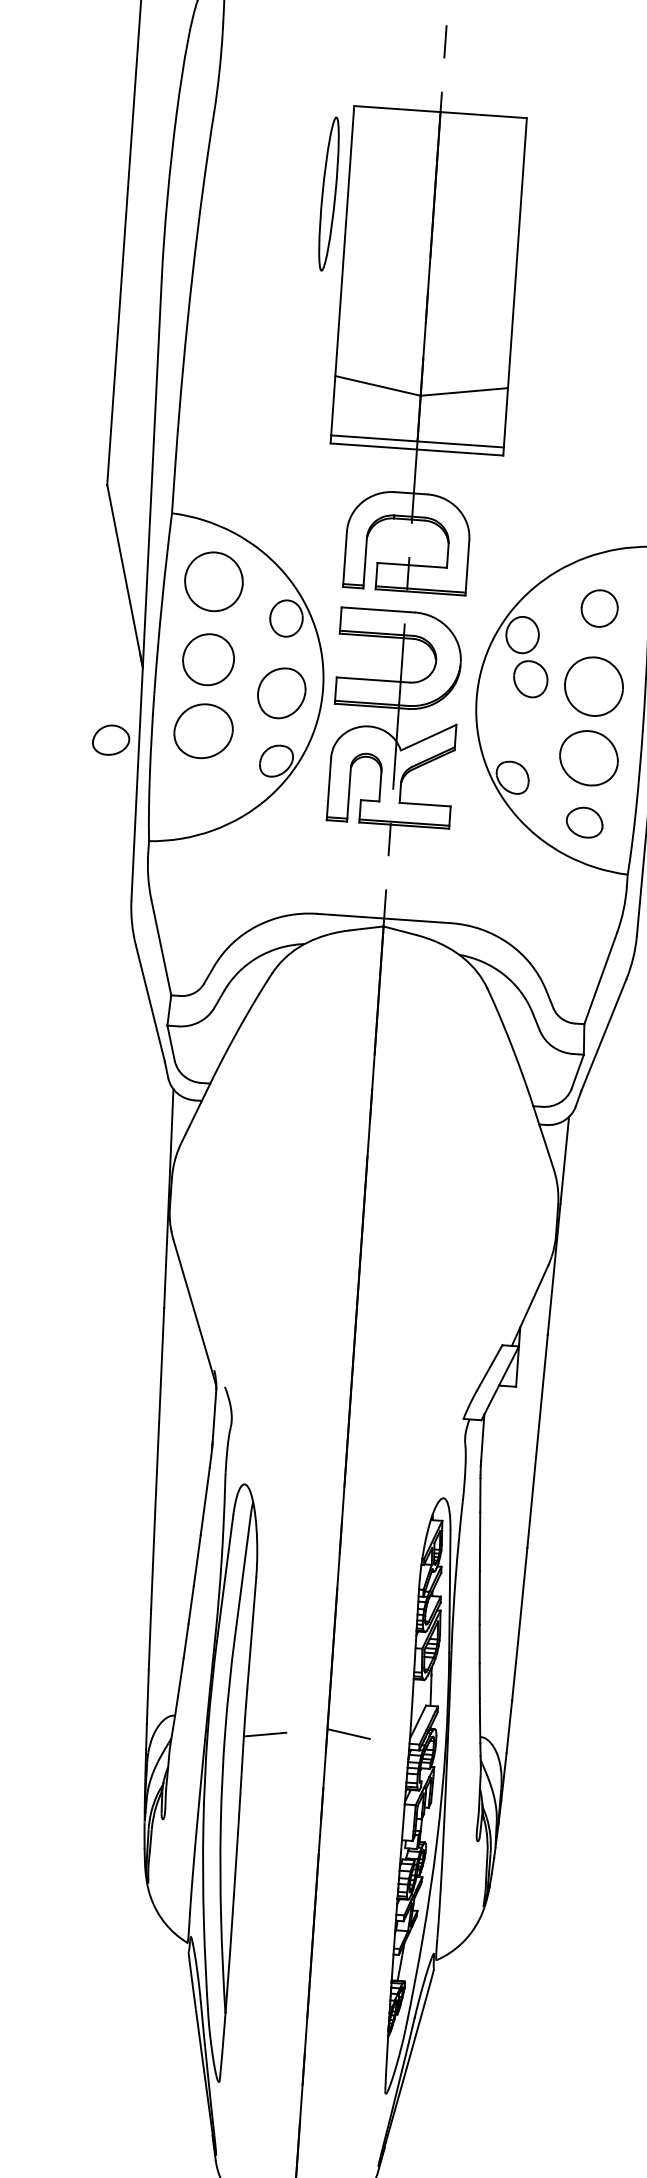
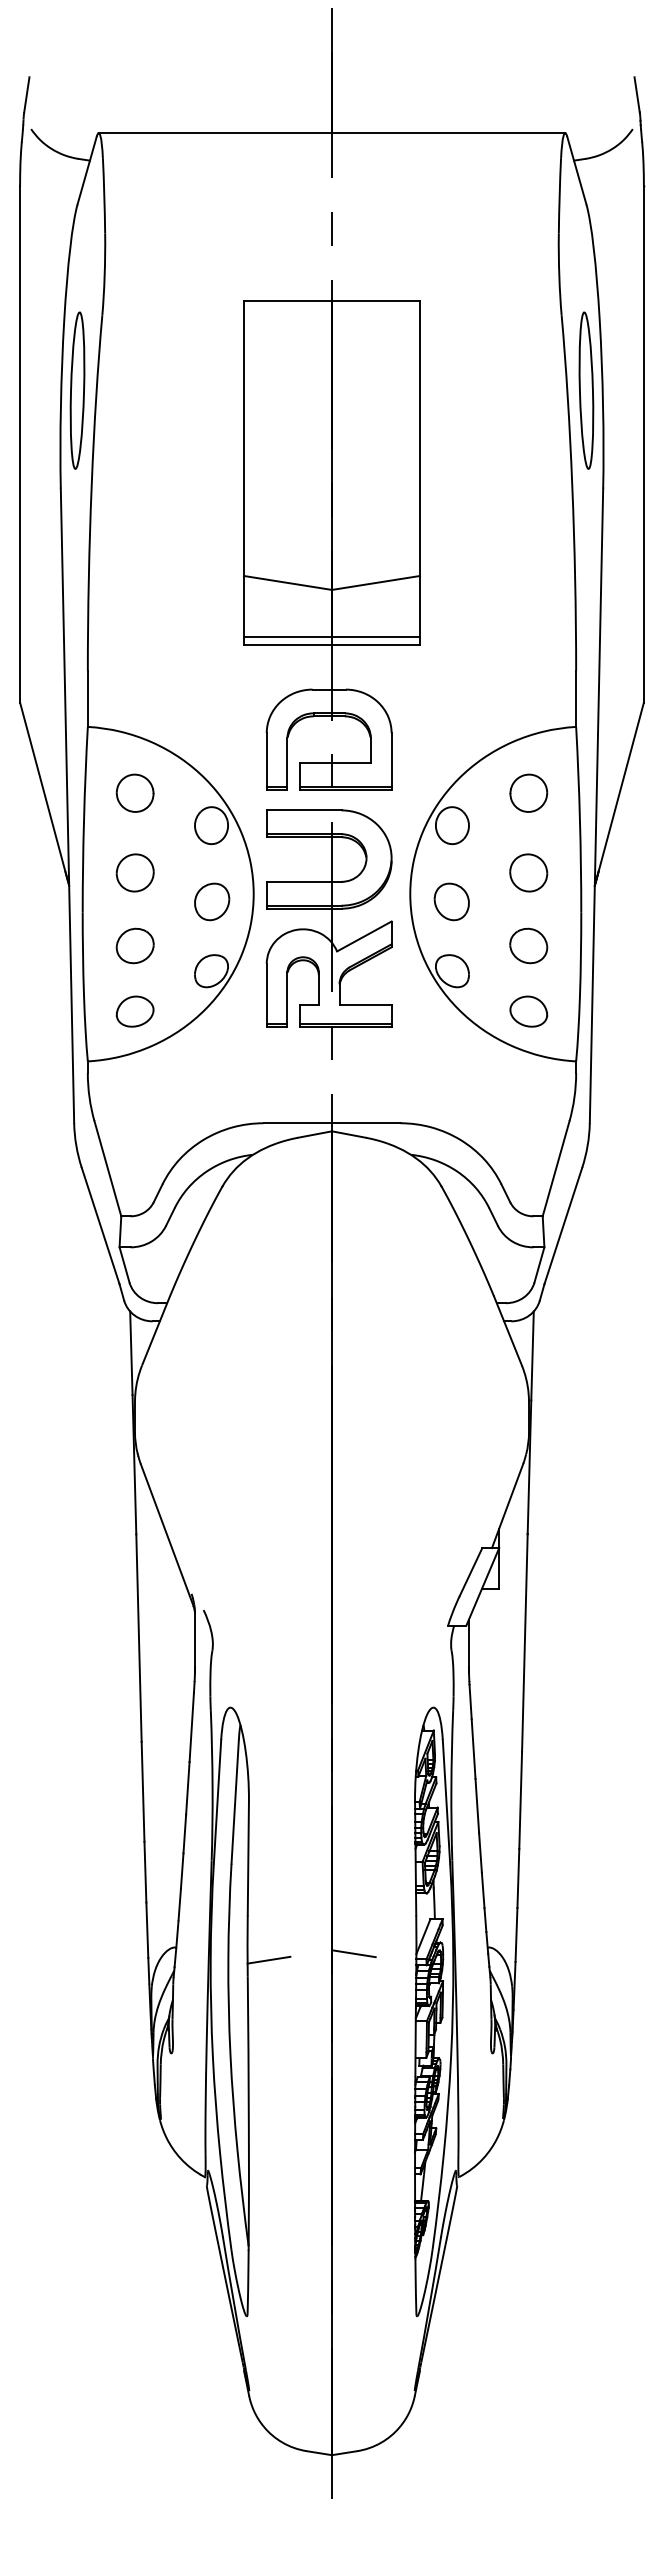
part: (328, 193) -> (77, 390), moved
part: (213, 580) -> (134, 792), size x0.62
part: (207, 659) -> (134, 872), size x0.71
part: (530, 678) -> (451, 901), moved
part: (593, 686) -> (528, 872), size x0.62
part: (282, 692) -> (212, 901), size x0.71
part: (202, 730) -> (134, 945), size x0.62
part: (110, 740) -> (134, 1011), moved
part: (588, 757) -> (528, 945), size x0.62

